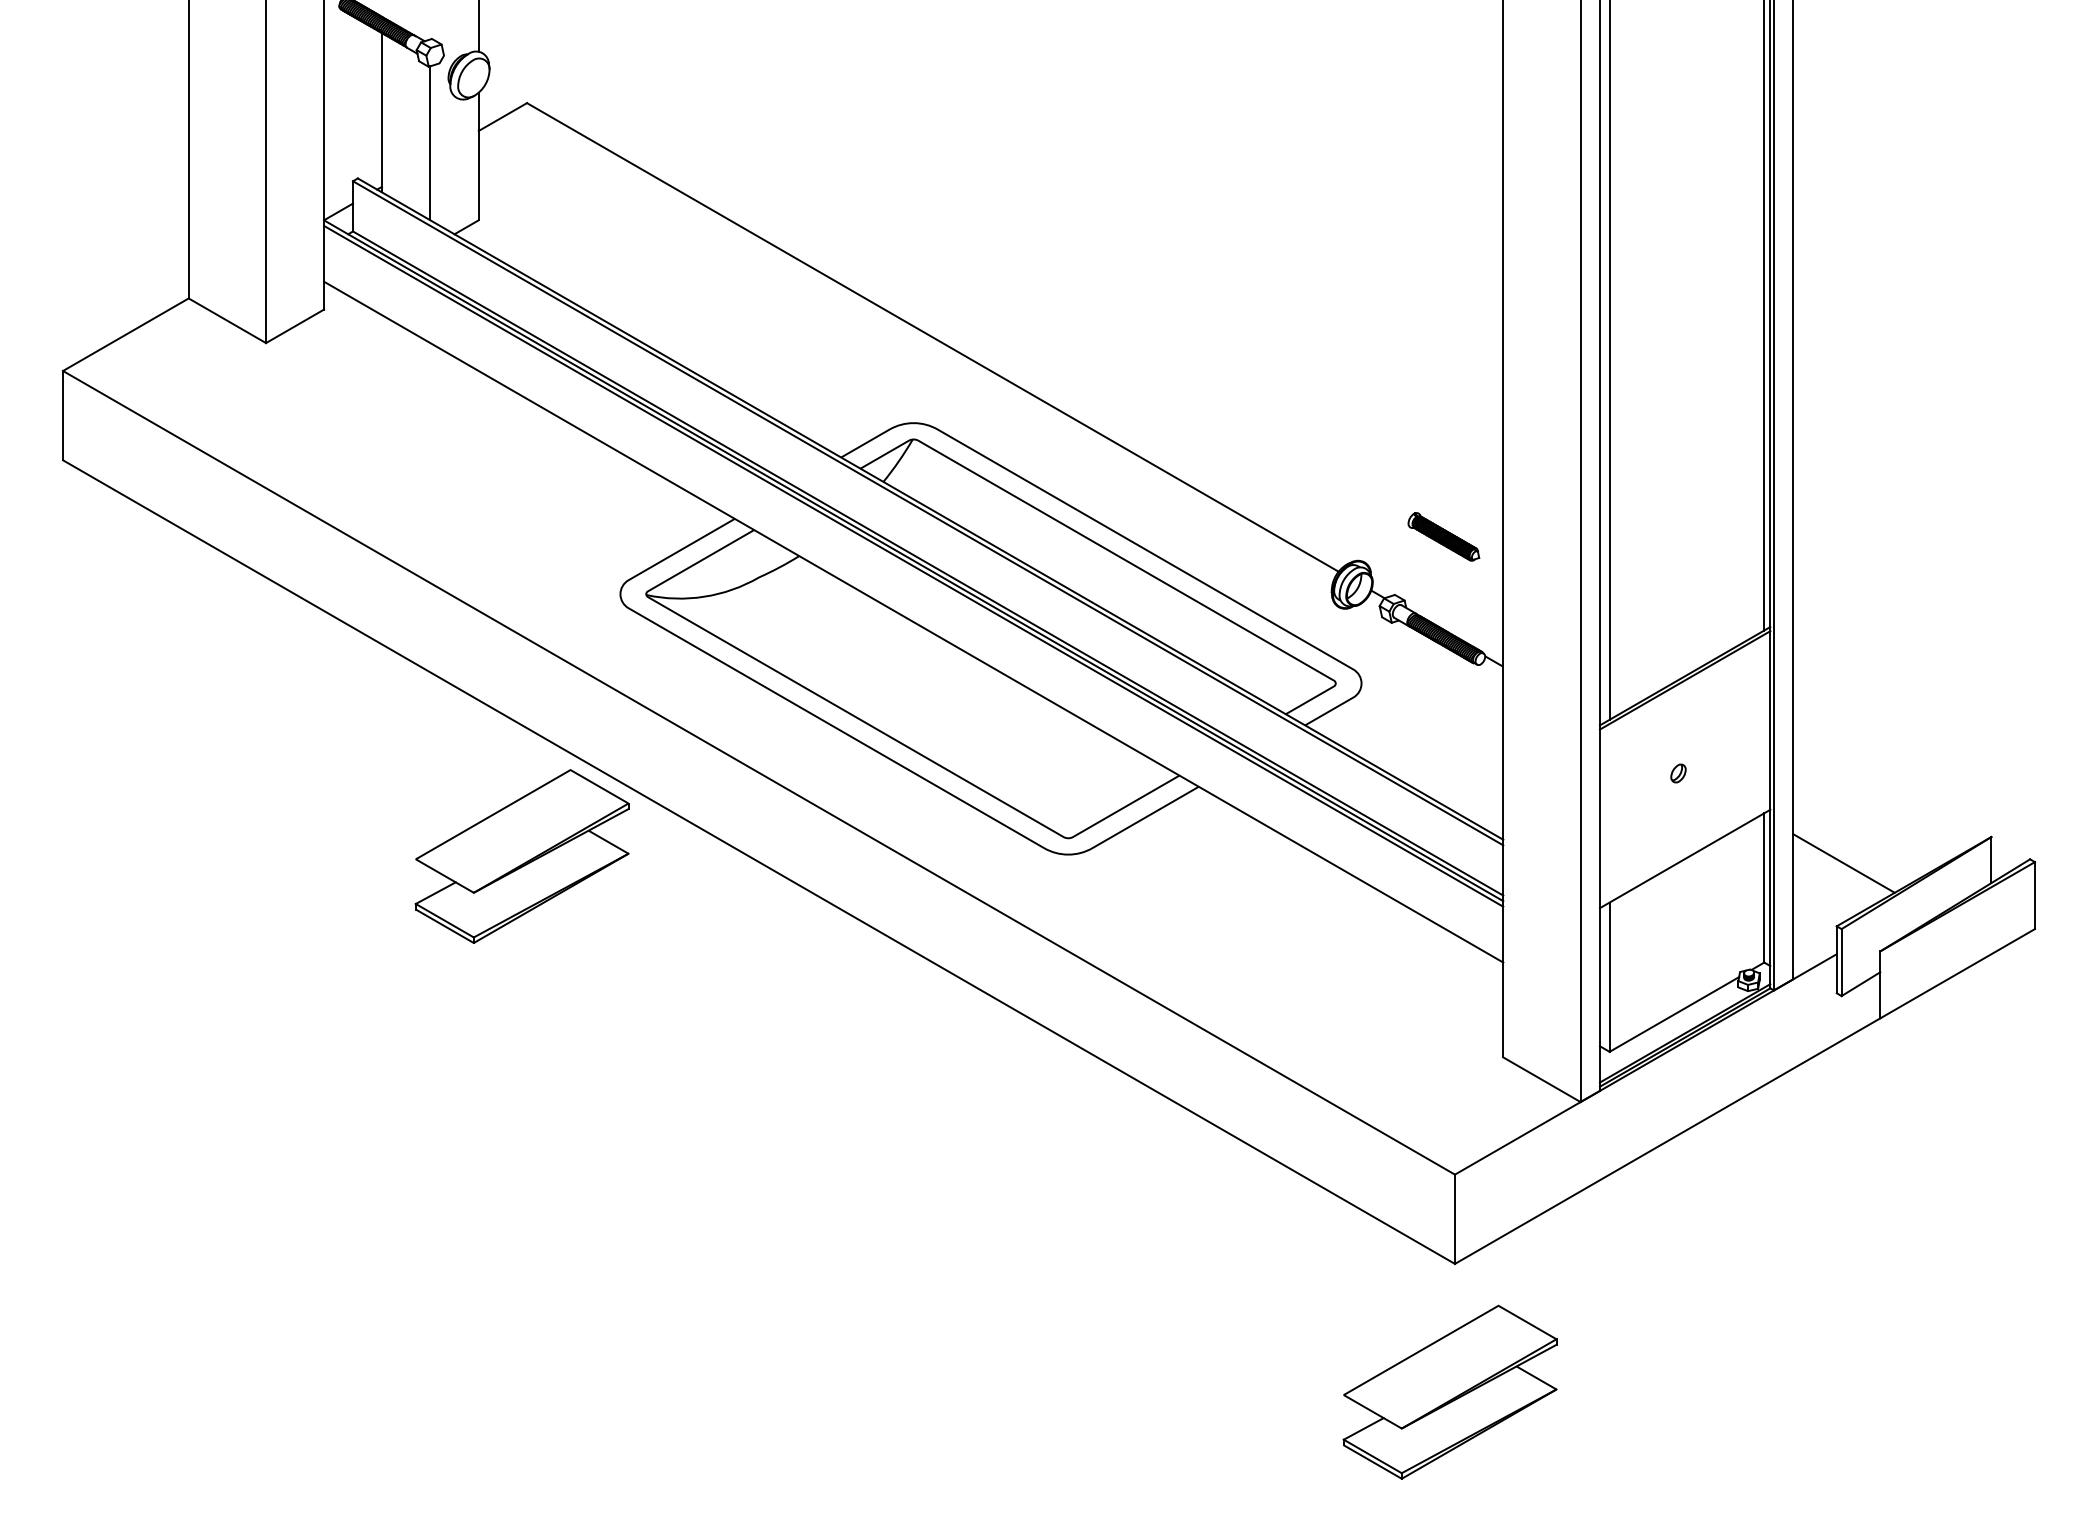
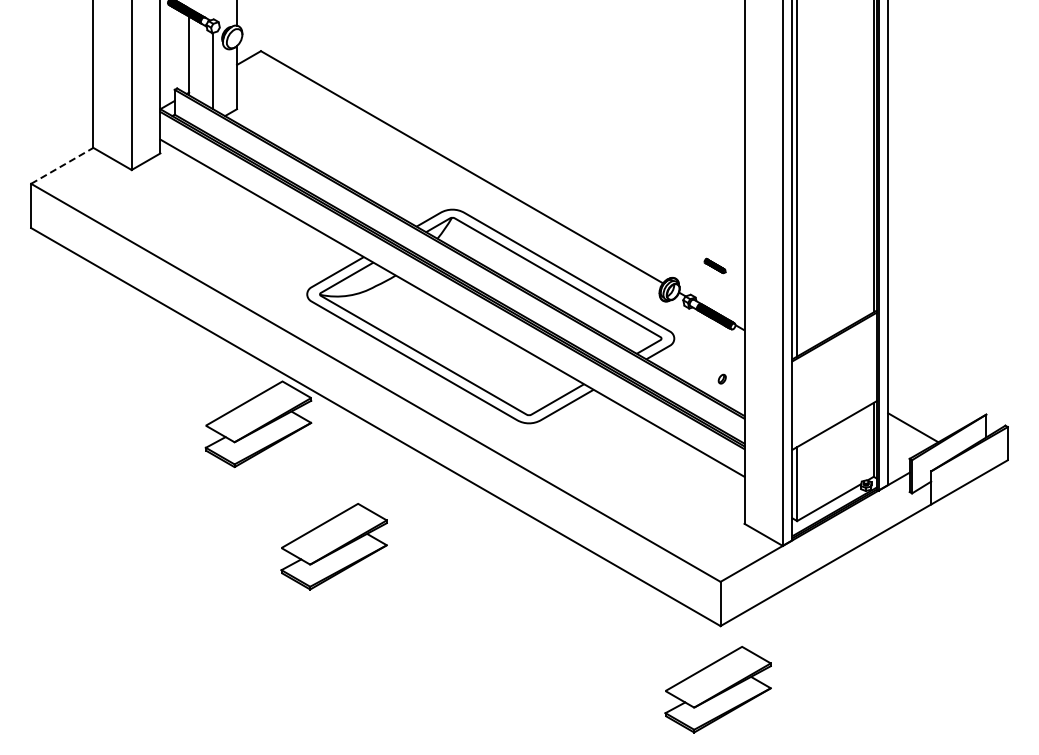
line: (126, 333) -> (62, 165), solid -> dashed
part: (1442, 535) -> (714, 265), size x0.6
part: (1676, 772) -> (721, 378), moved
part: (673, 1103) -> (333, 546), added

